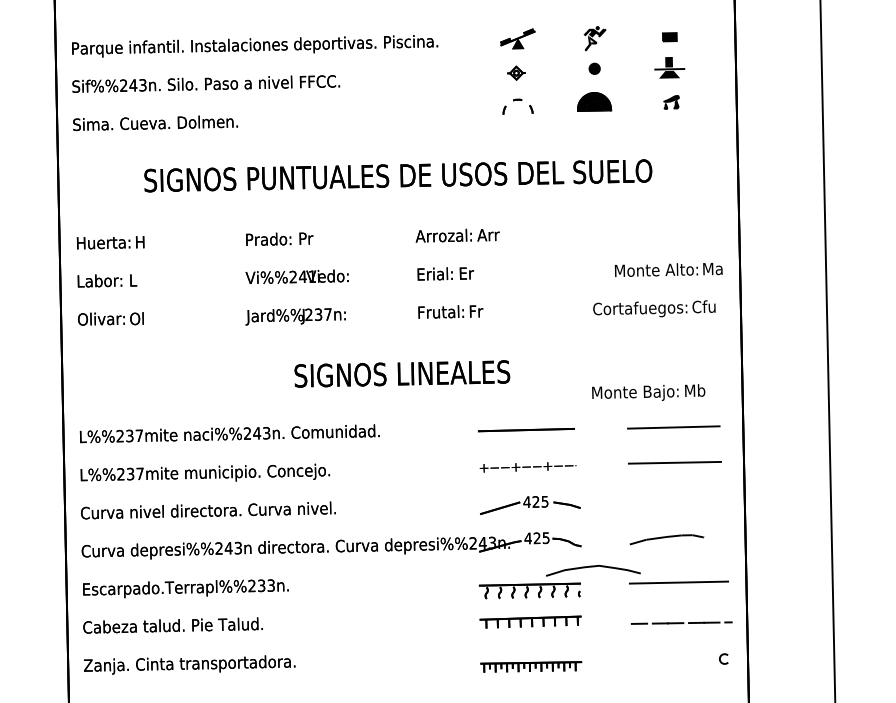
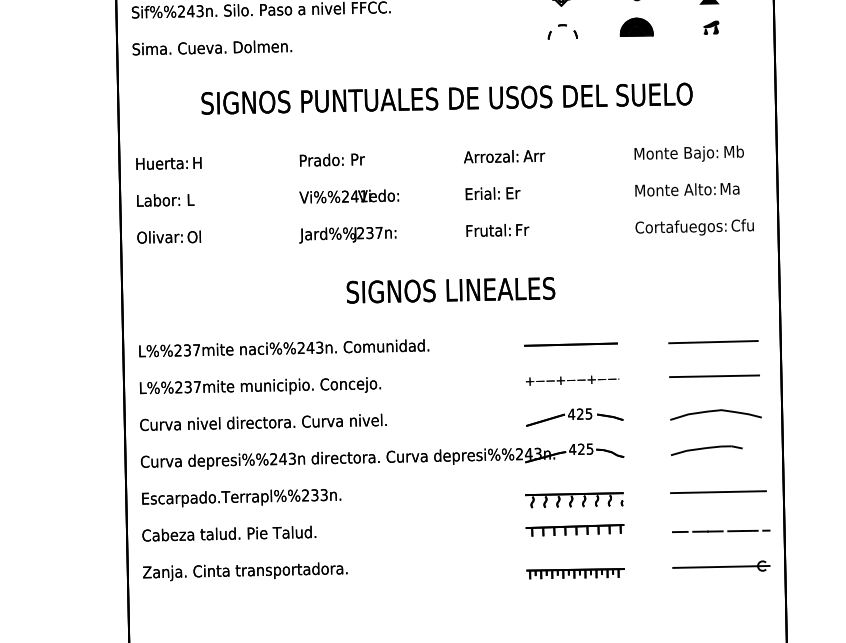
text: (668, 269) -> (687, 189), moved
text: (648, 392) -> (689, 153), moved
curve: (593, 567) -> (716, 411), moved
line: (681, 659) -> (720, 566), added

